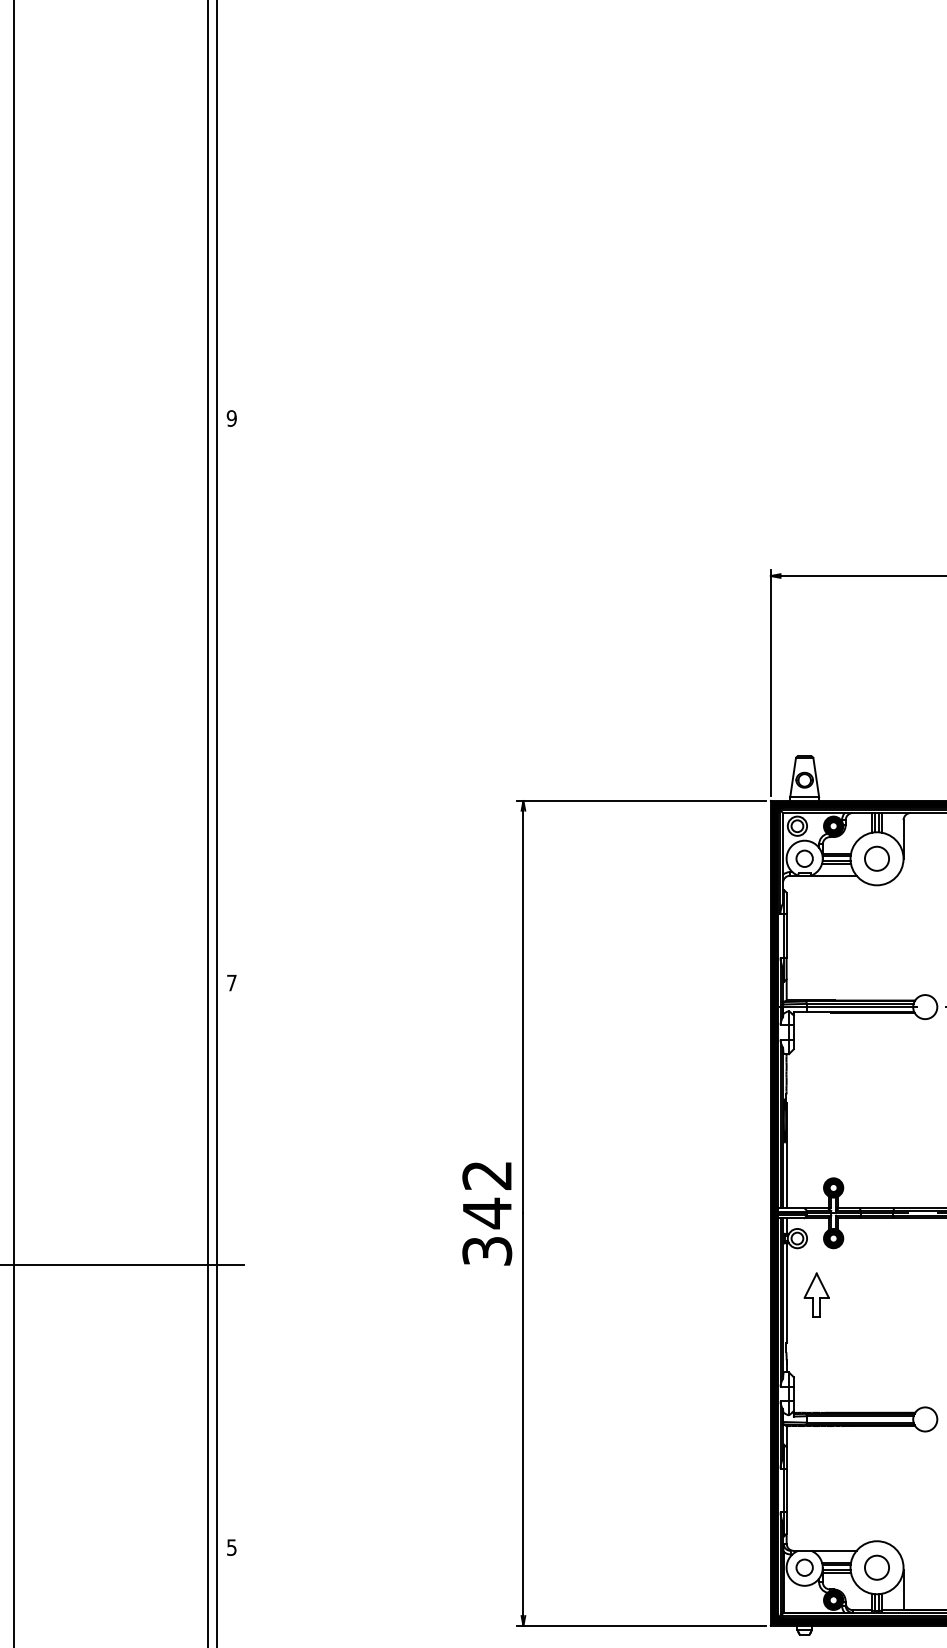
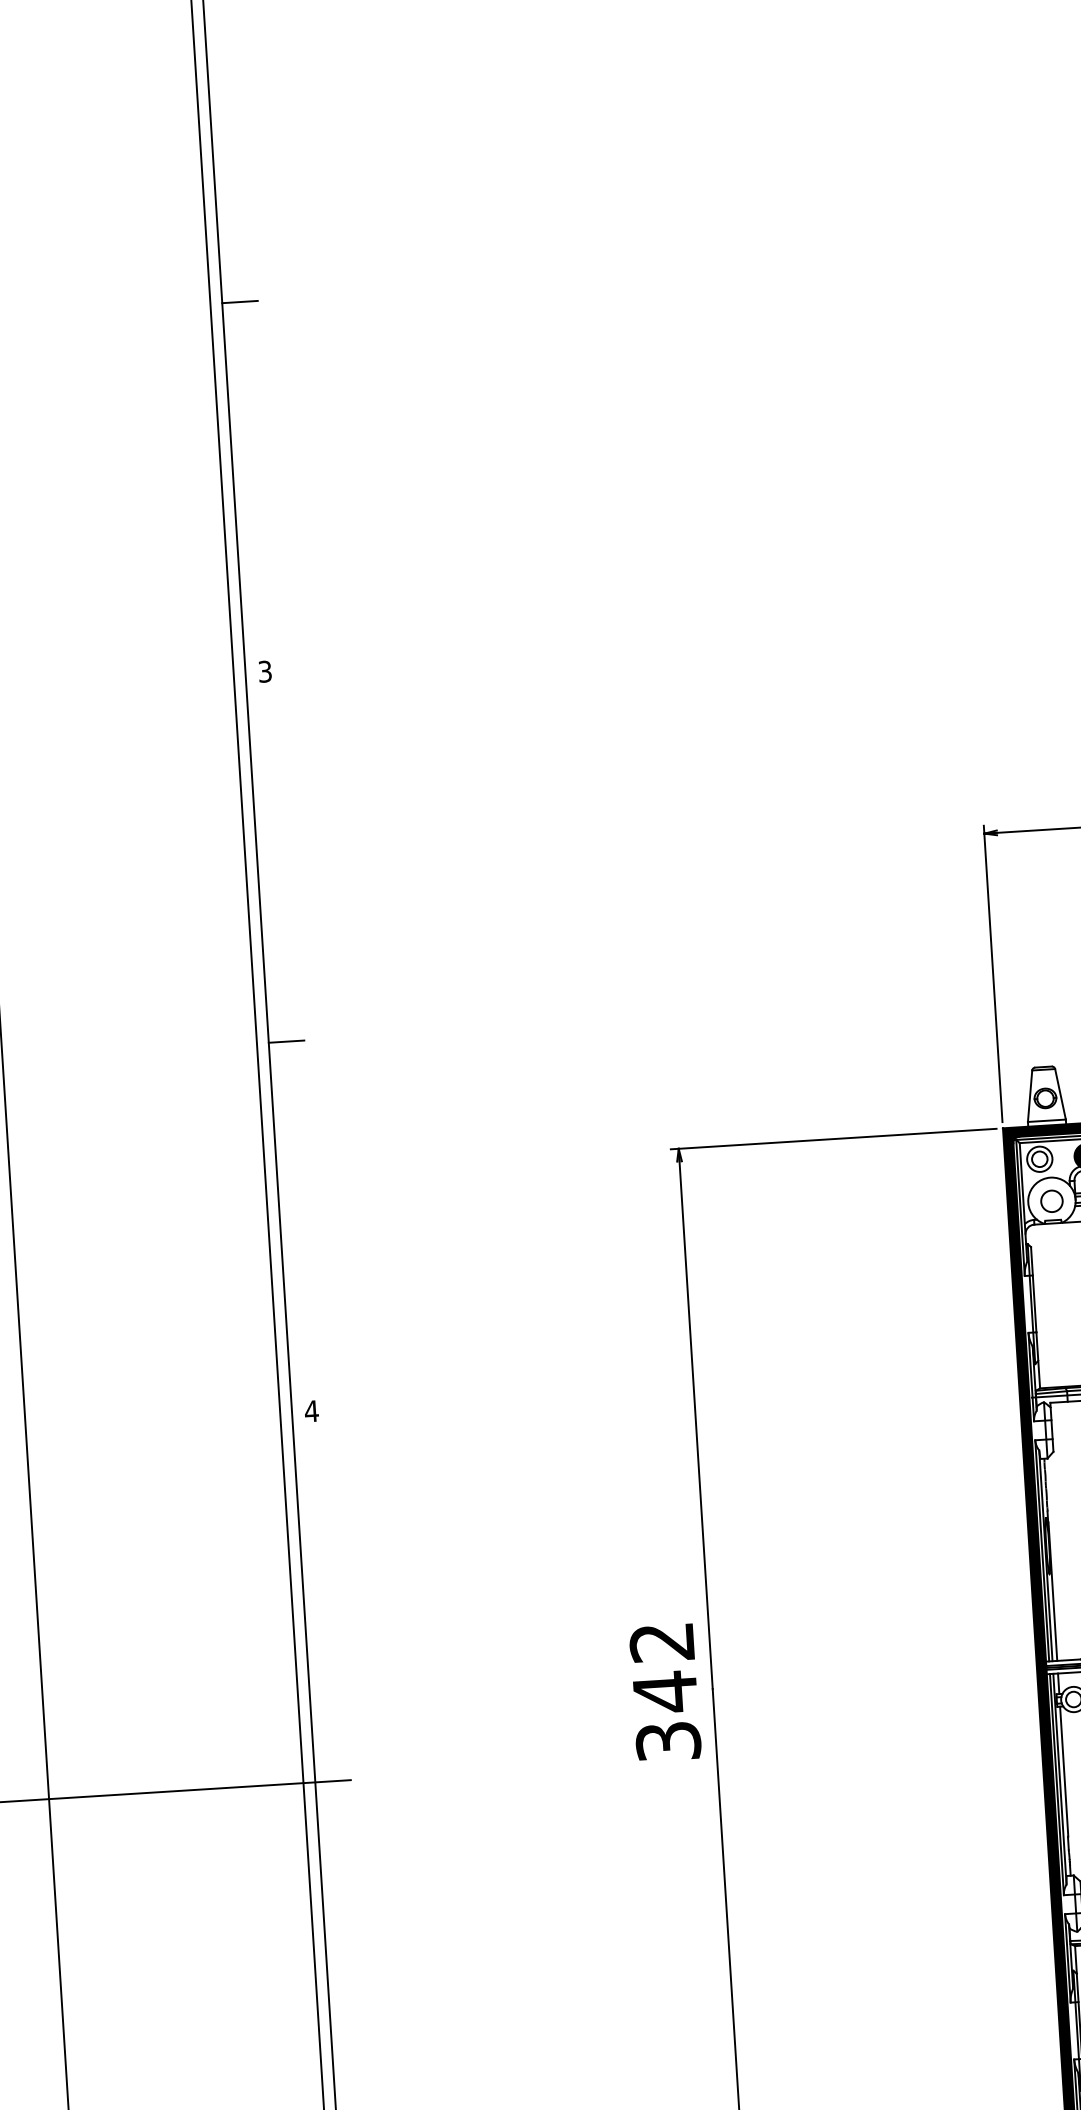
line: (229, 136) -> (238, 302), added
text: (231, 418) -> (264, 671), 9 -> 3
line: (229, 700) -> (285, 1041), added
text: (231, 982) -> (311, 1410), 7 -> 4

